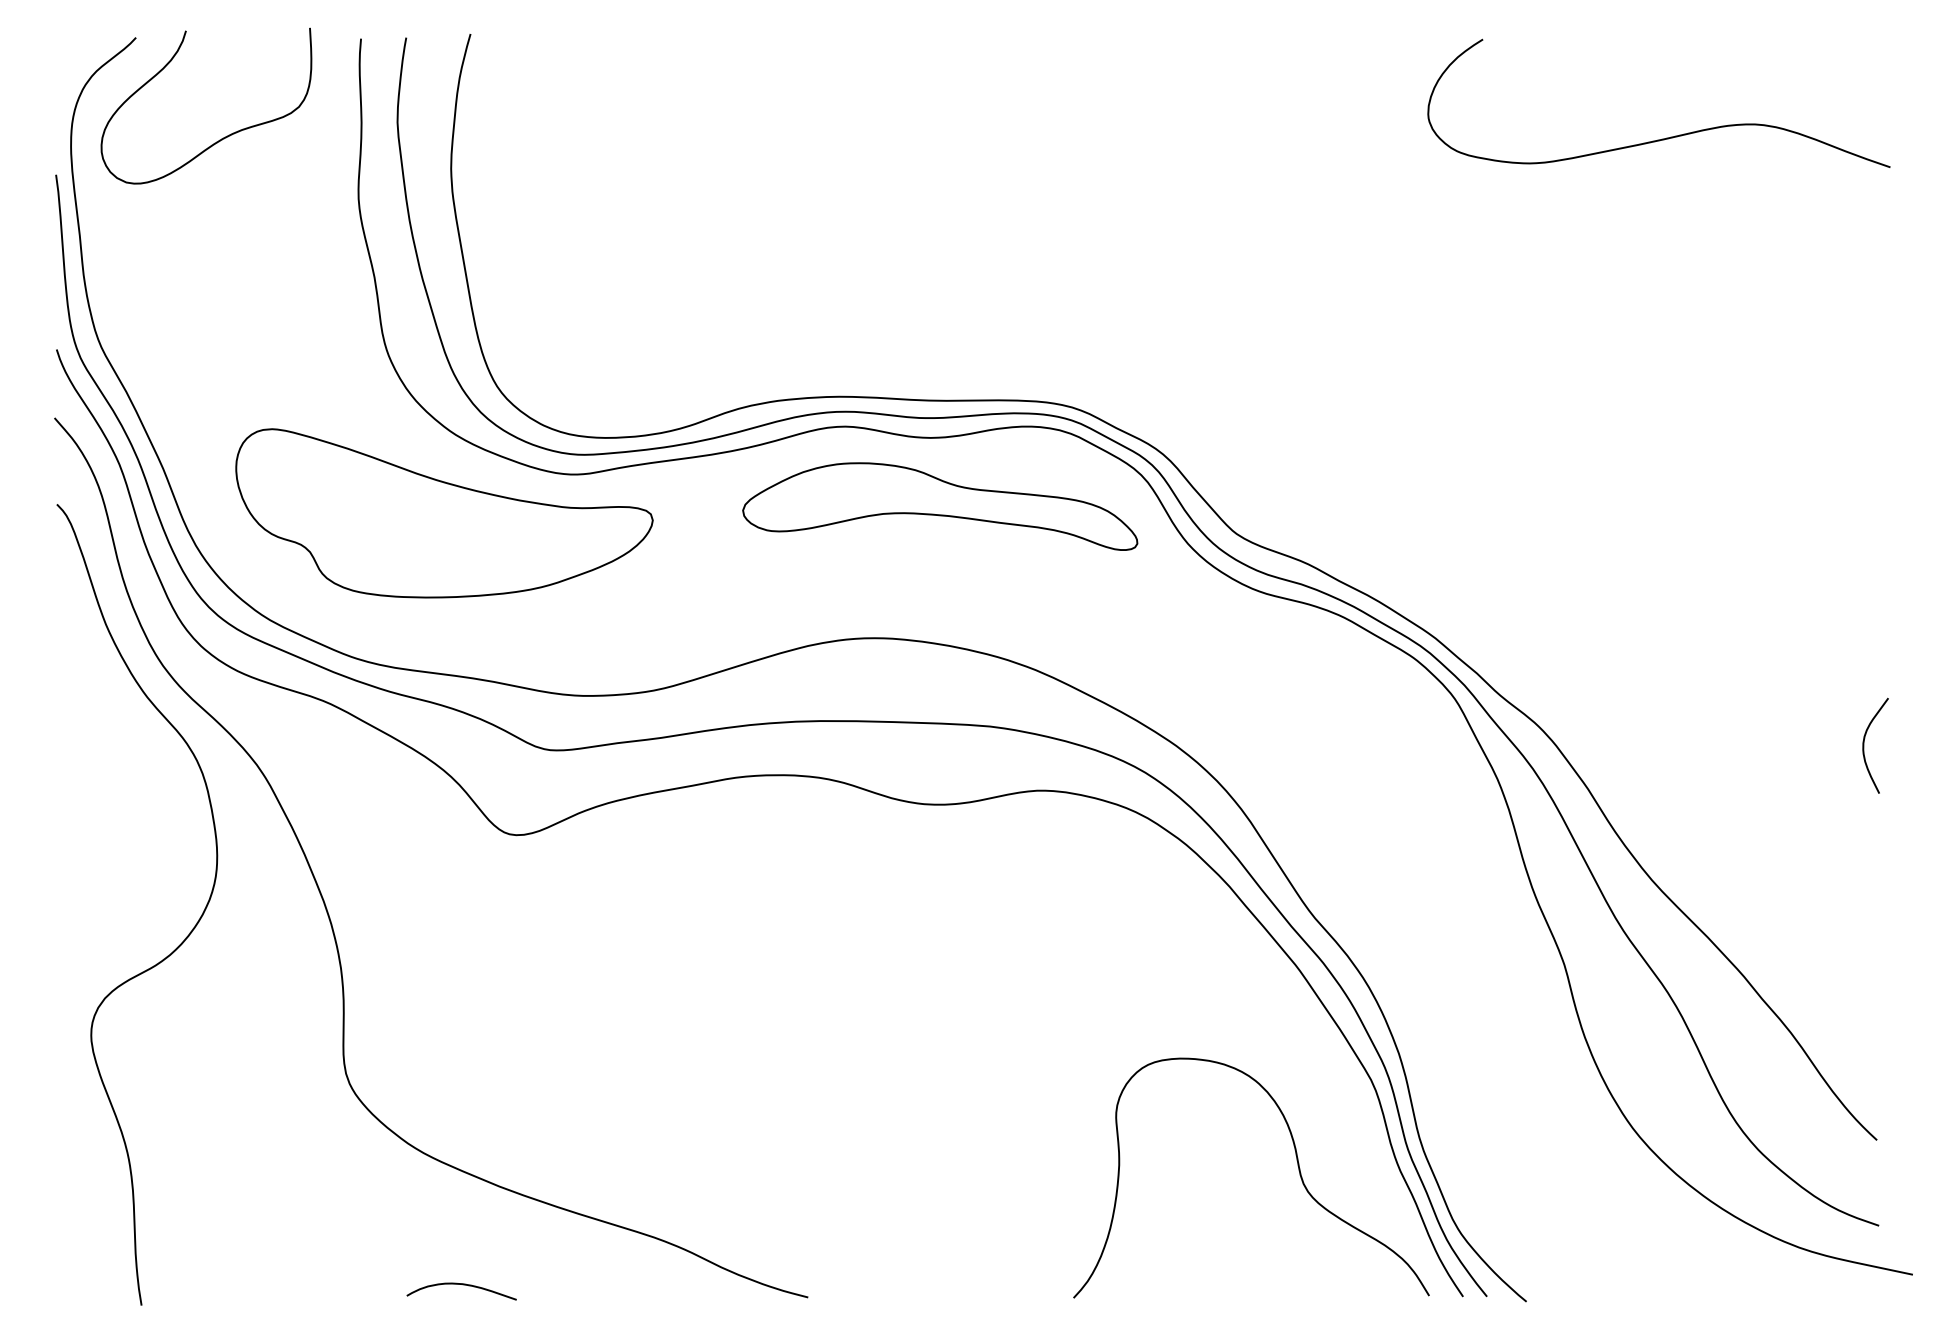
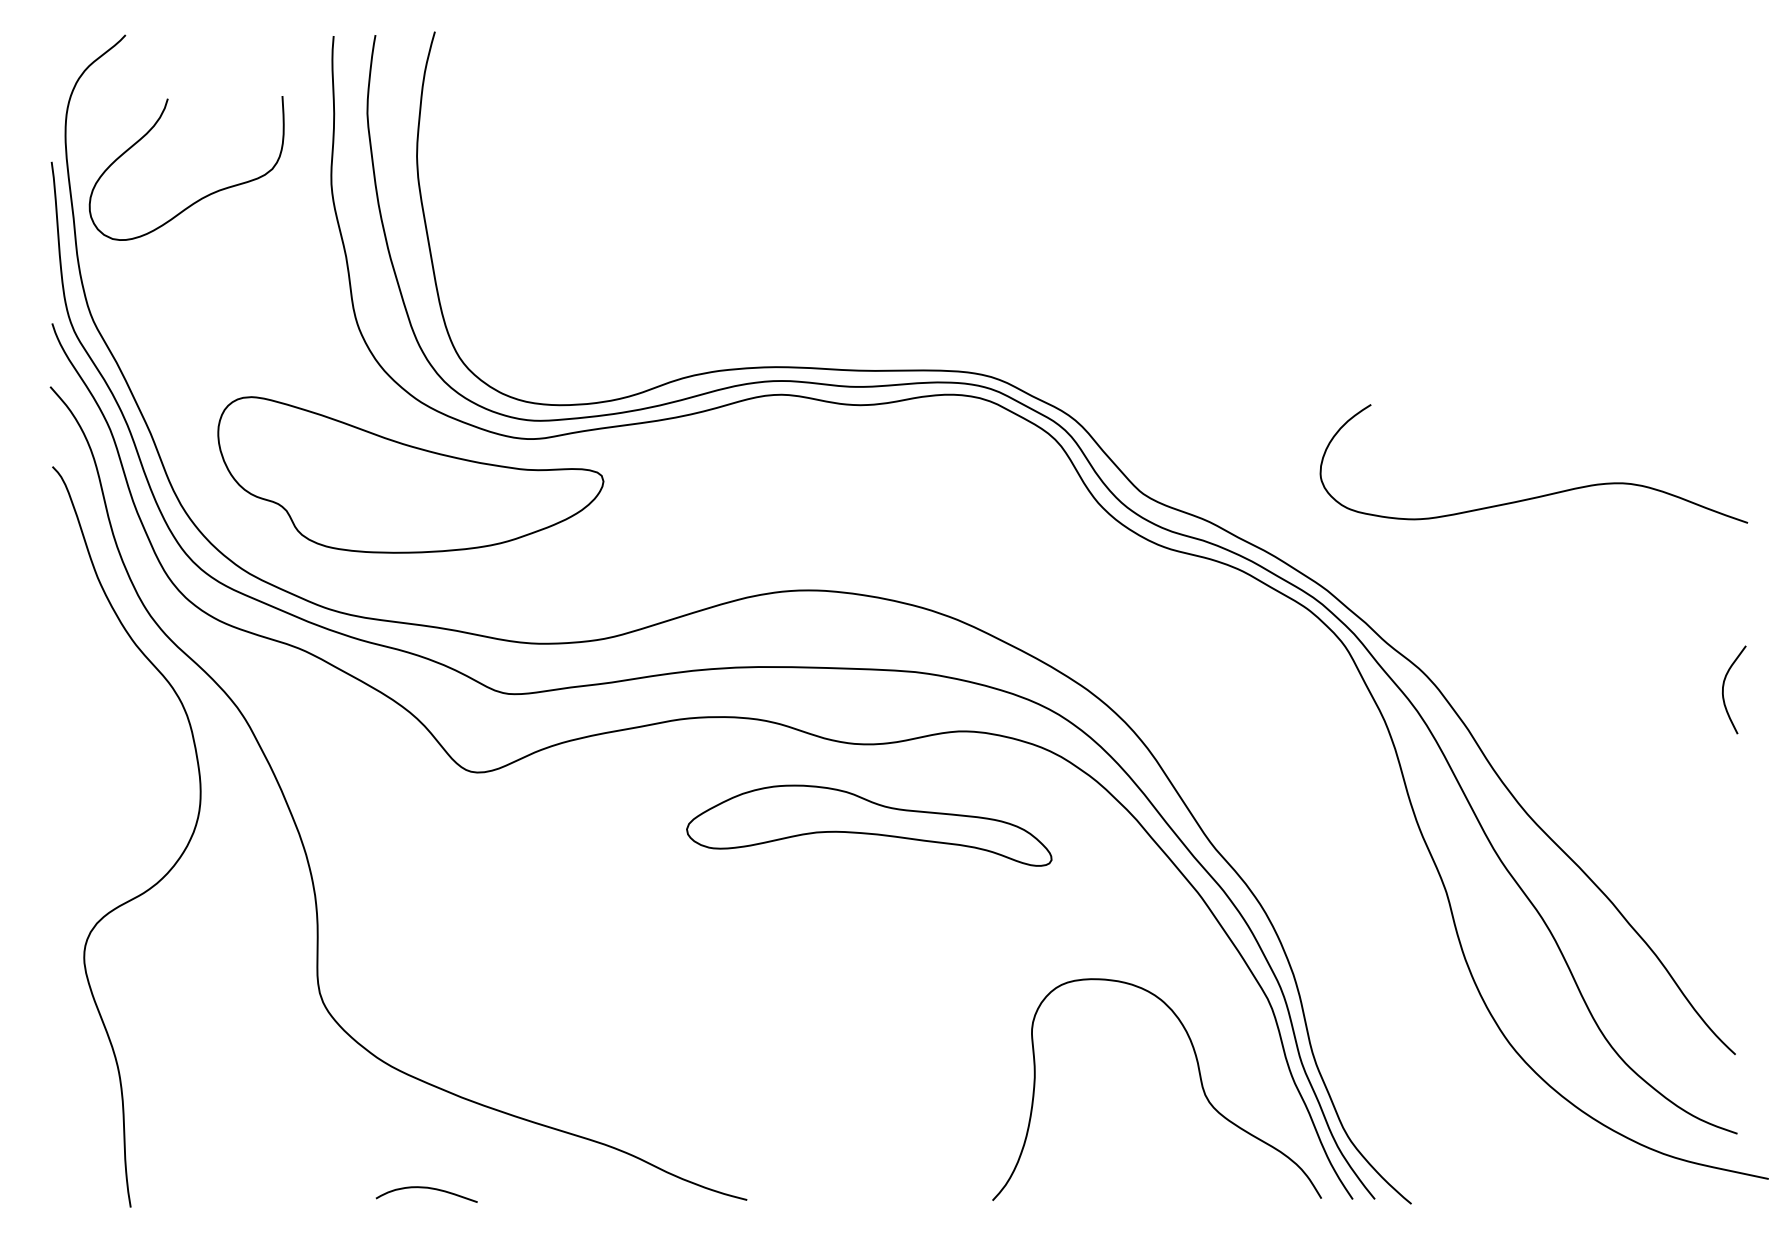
curve: (222, 137) -> (201, 197), moved
curve: (1666, 137) -> (1540, 495), moved
part: (940, 506) -> (869, 825), moved

